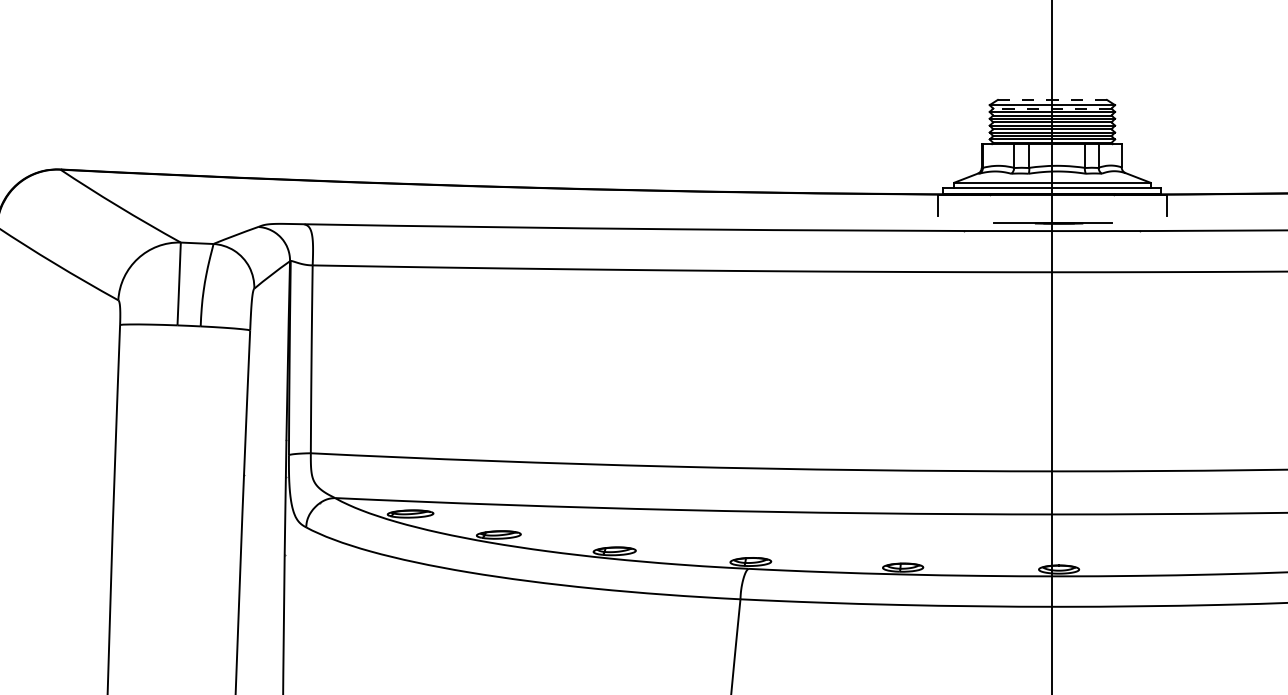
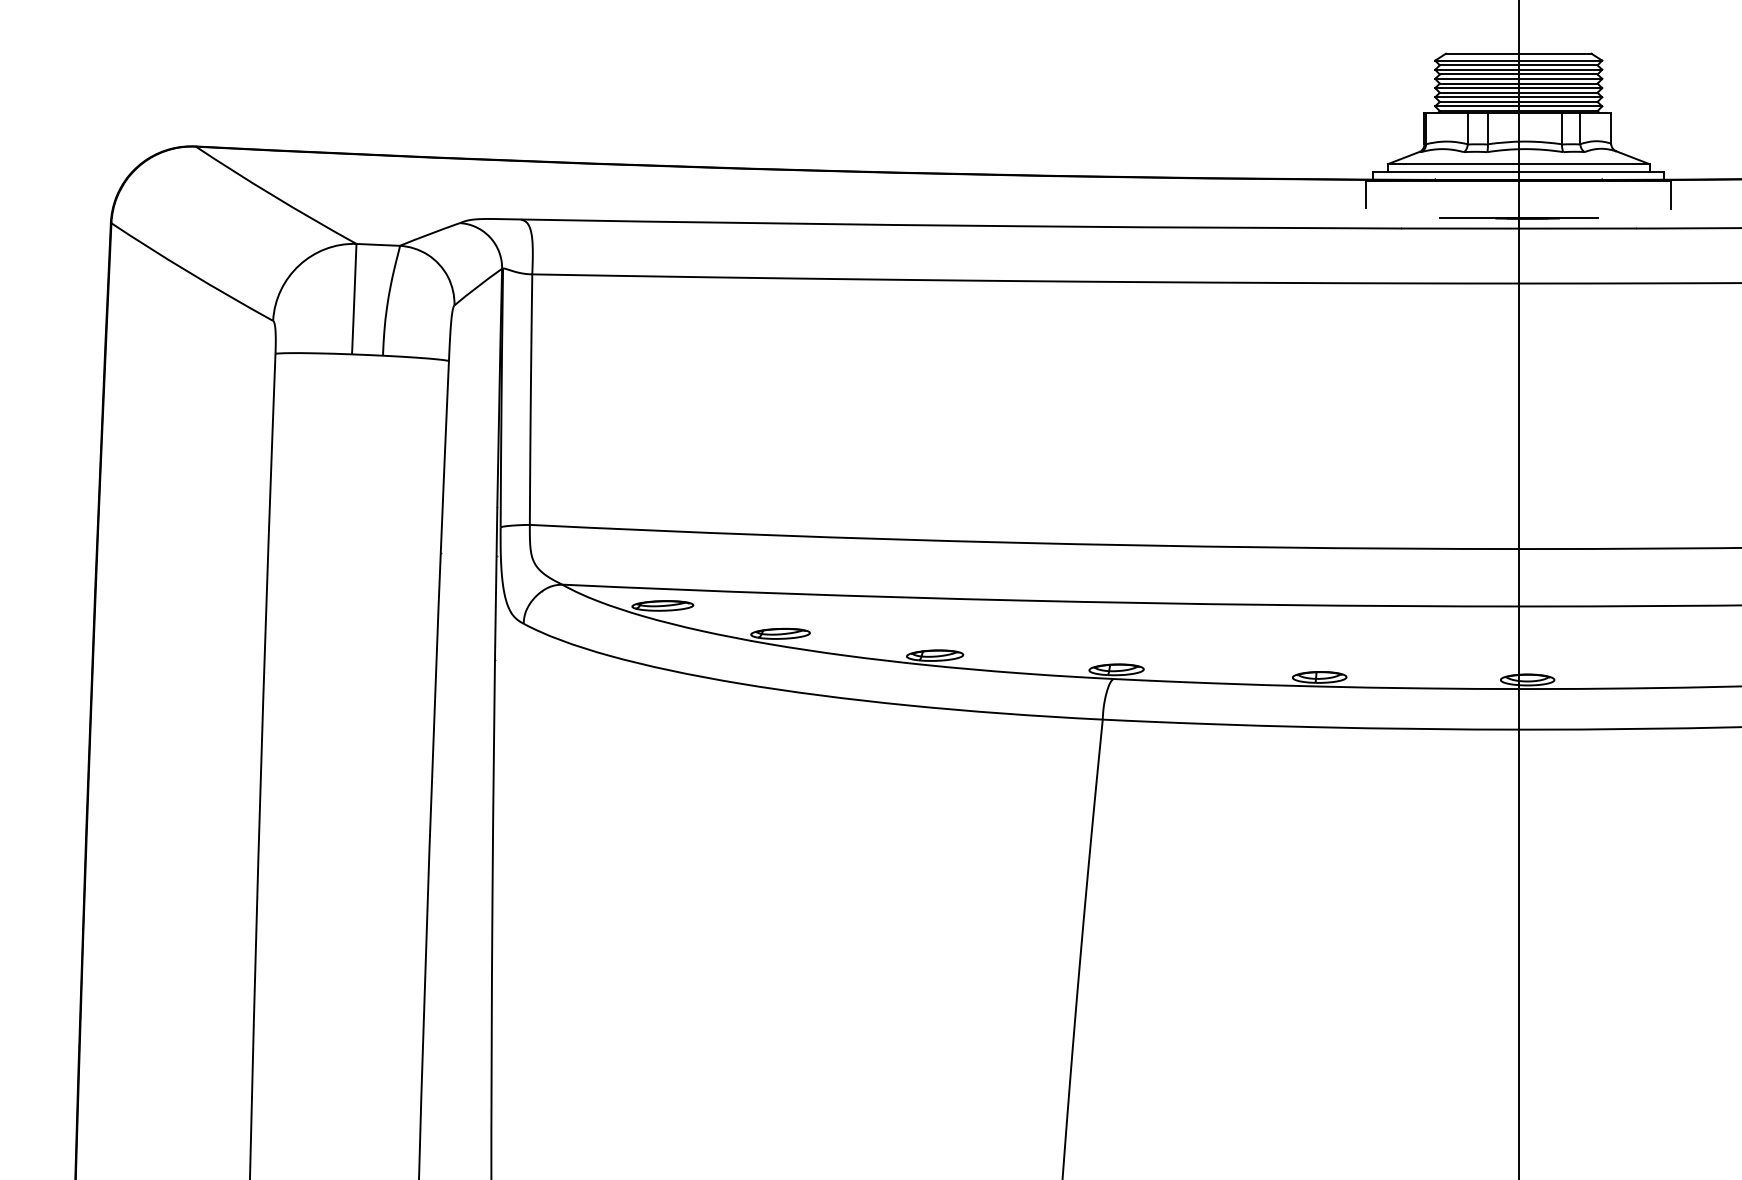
line: (1052, 99) -> (1518, 53), dashed -> solid
line: (1052, 108) -> (1518, 65), dashed -> solid

